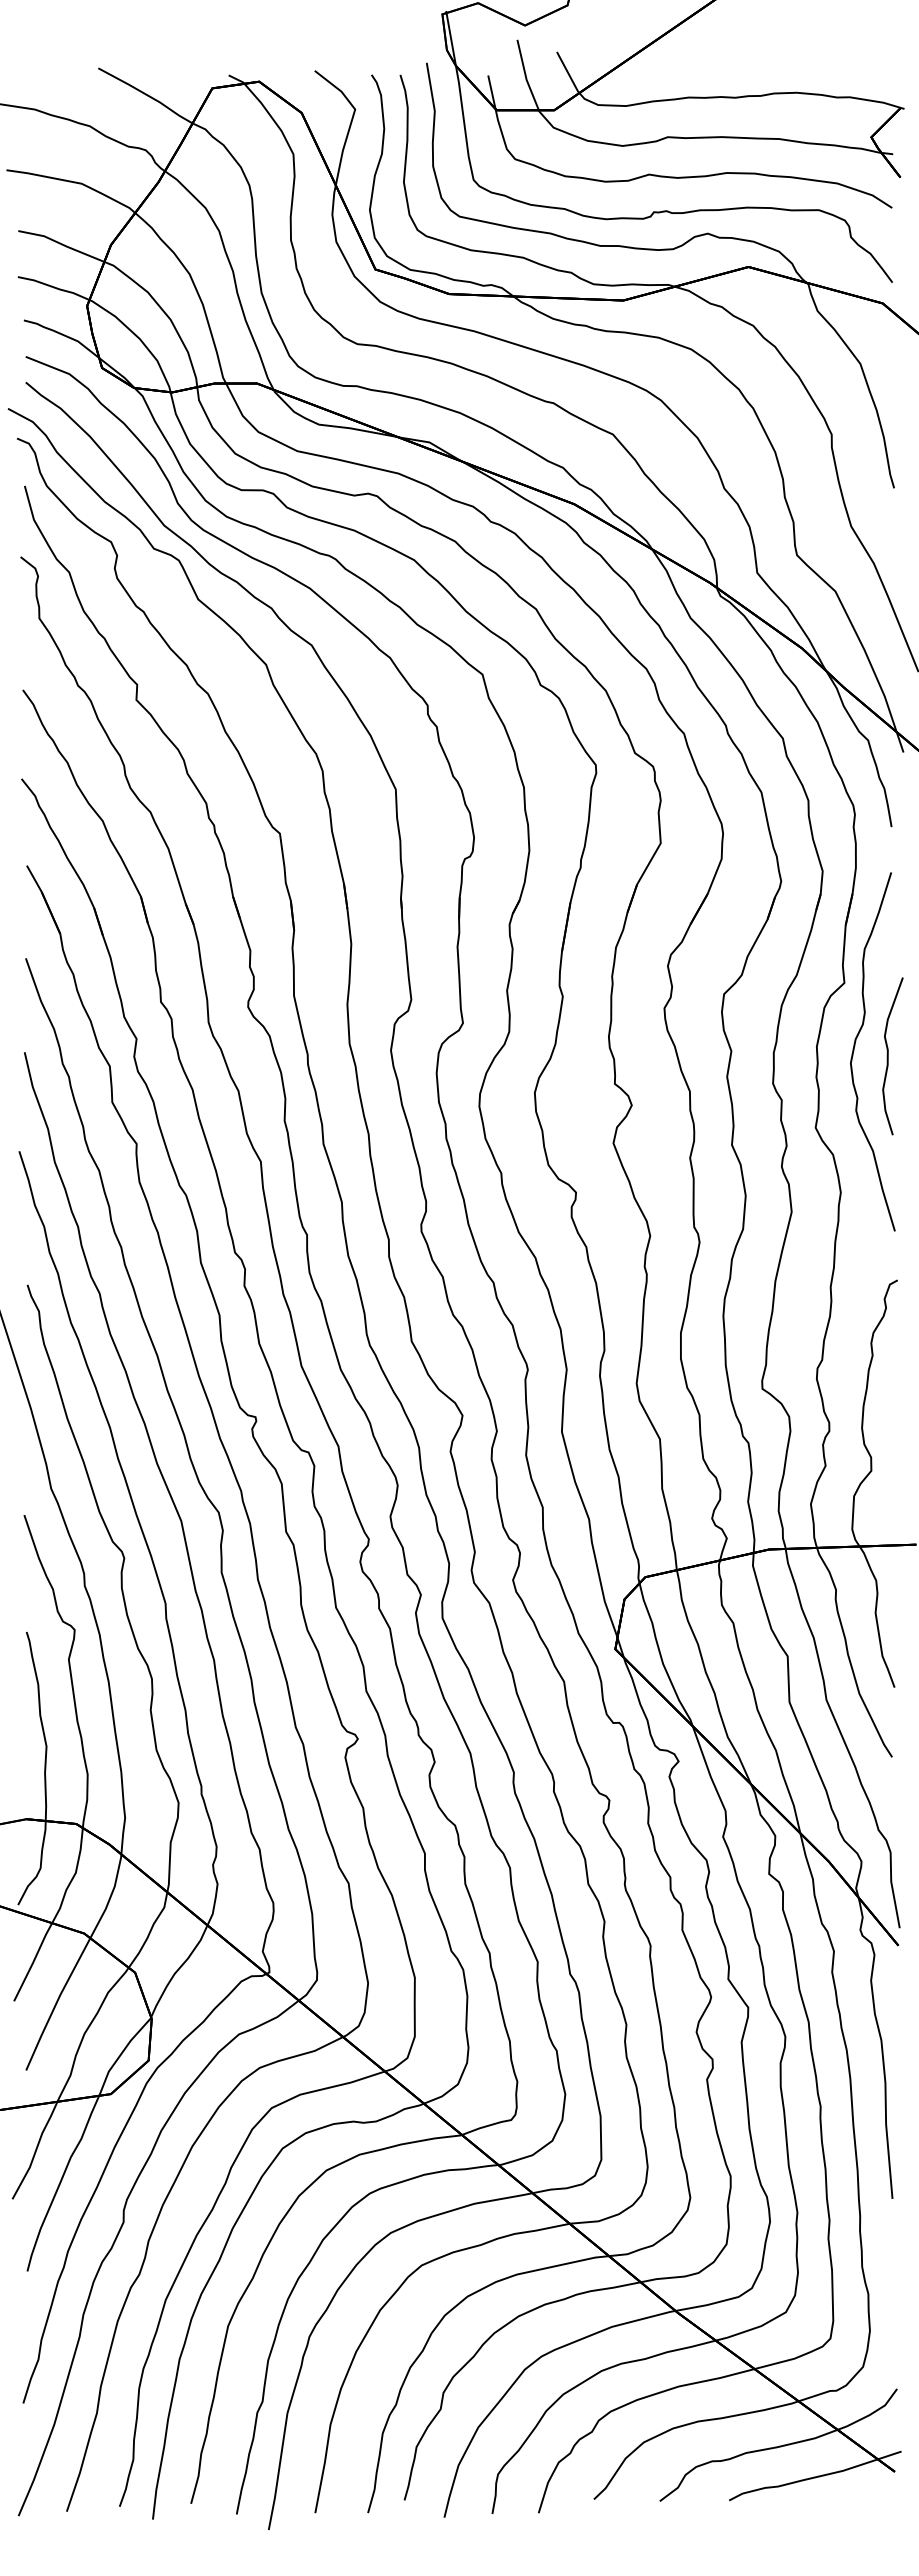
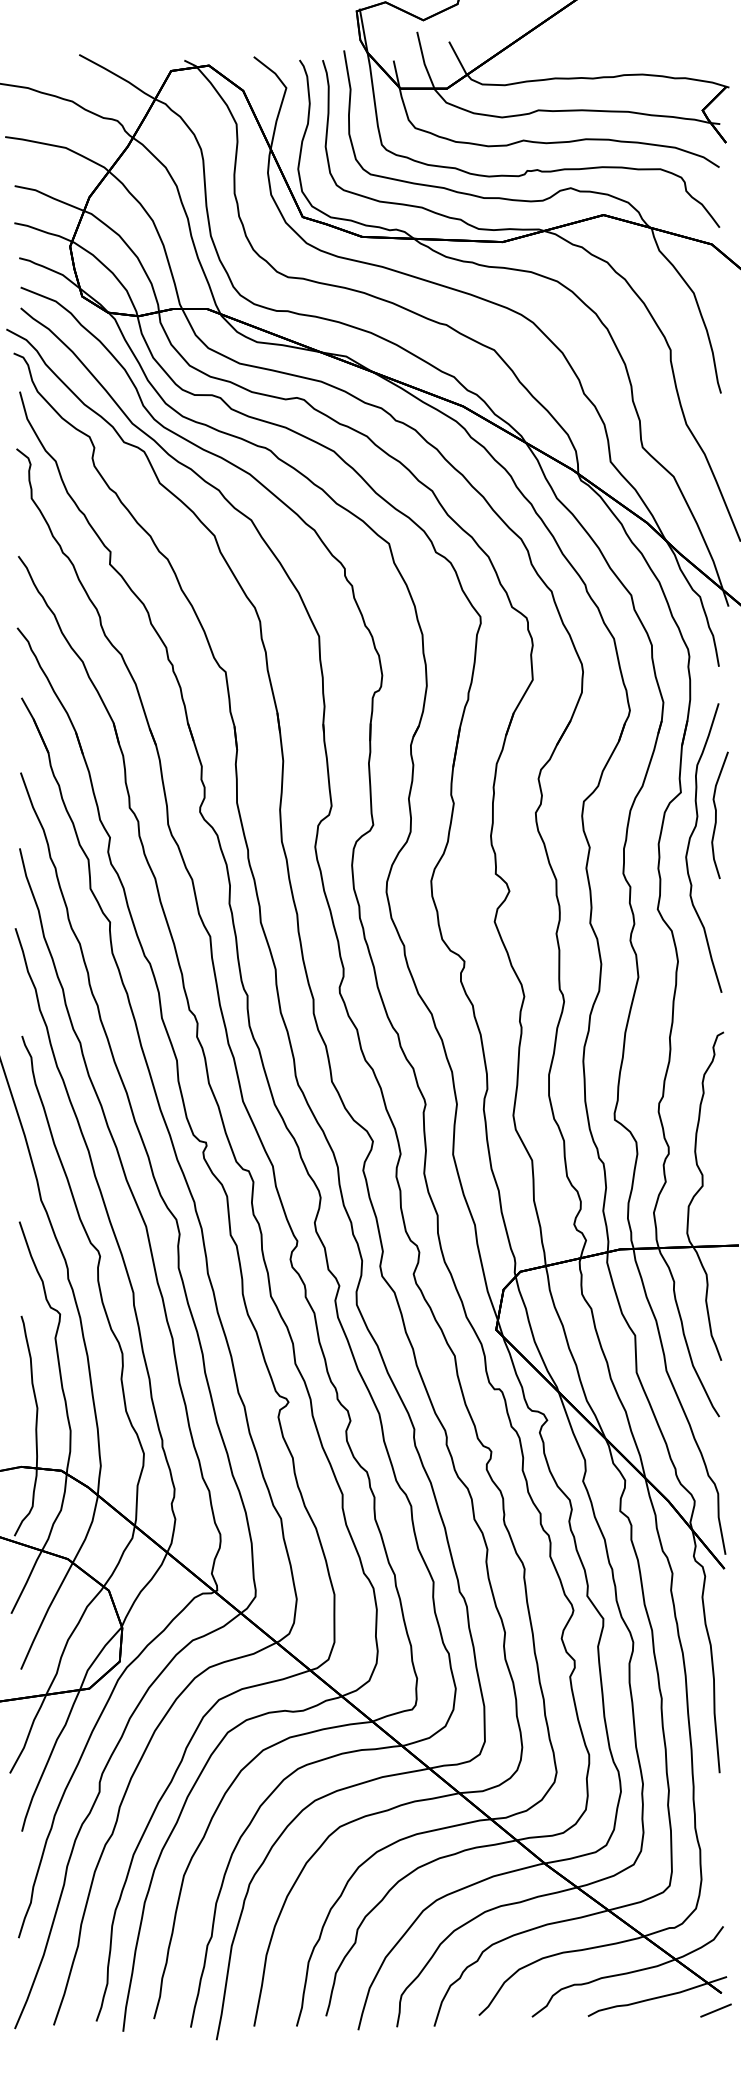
curve: (888, 1056) -> (716, 815), moved
line: (887, 2492) -> (715, 2009), added

